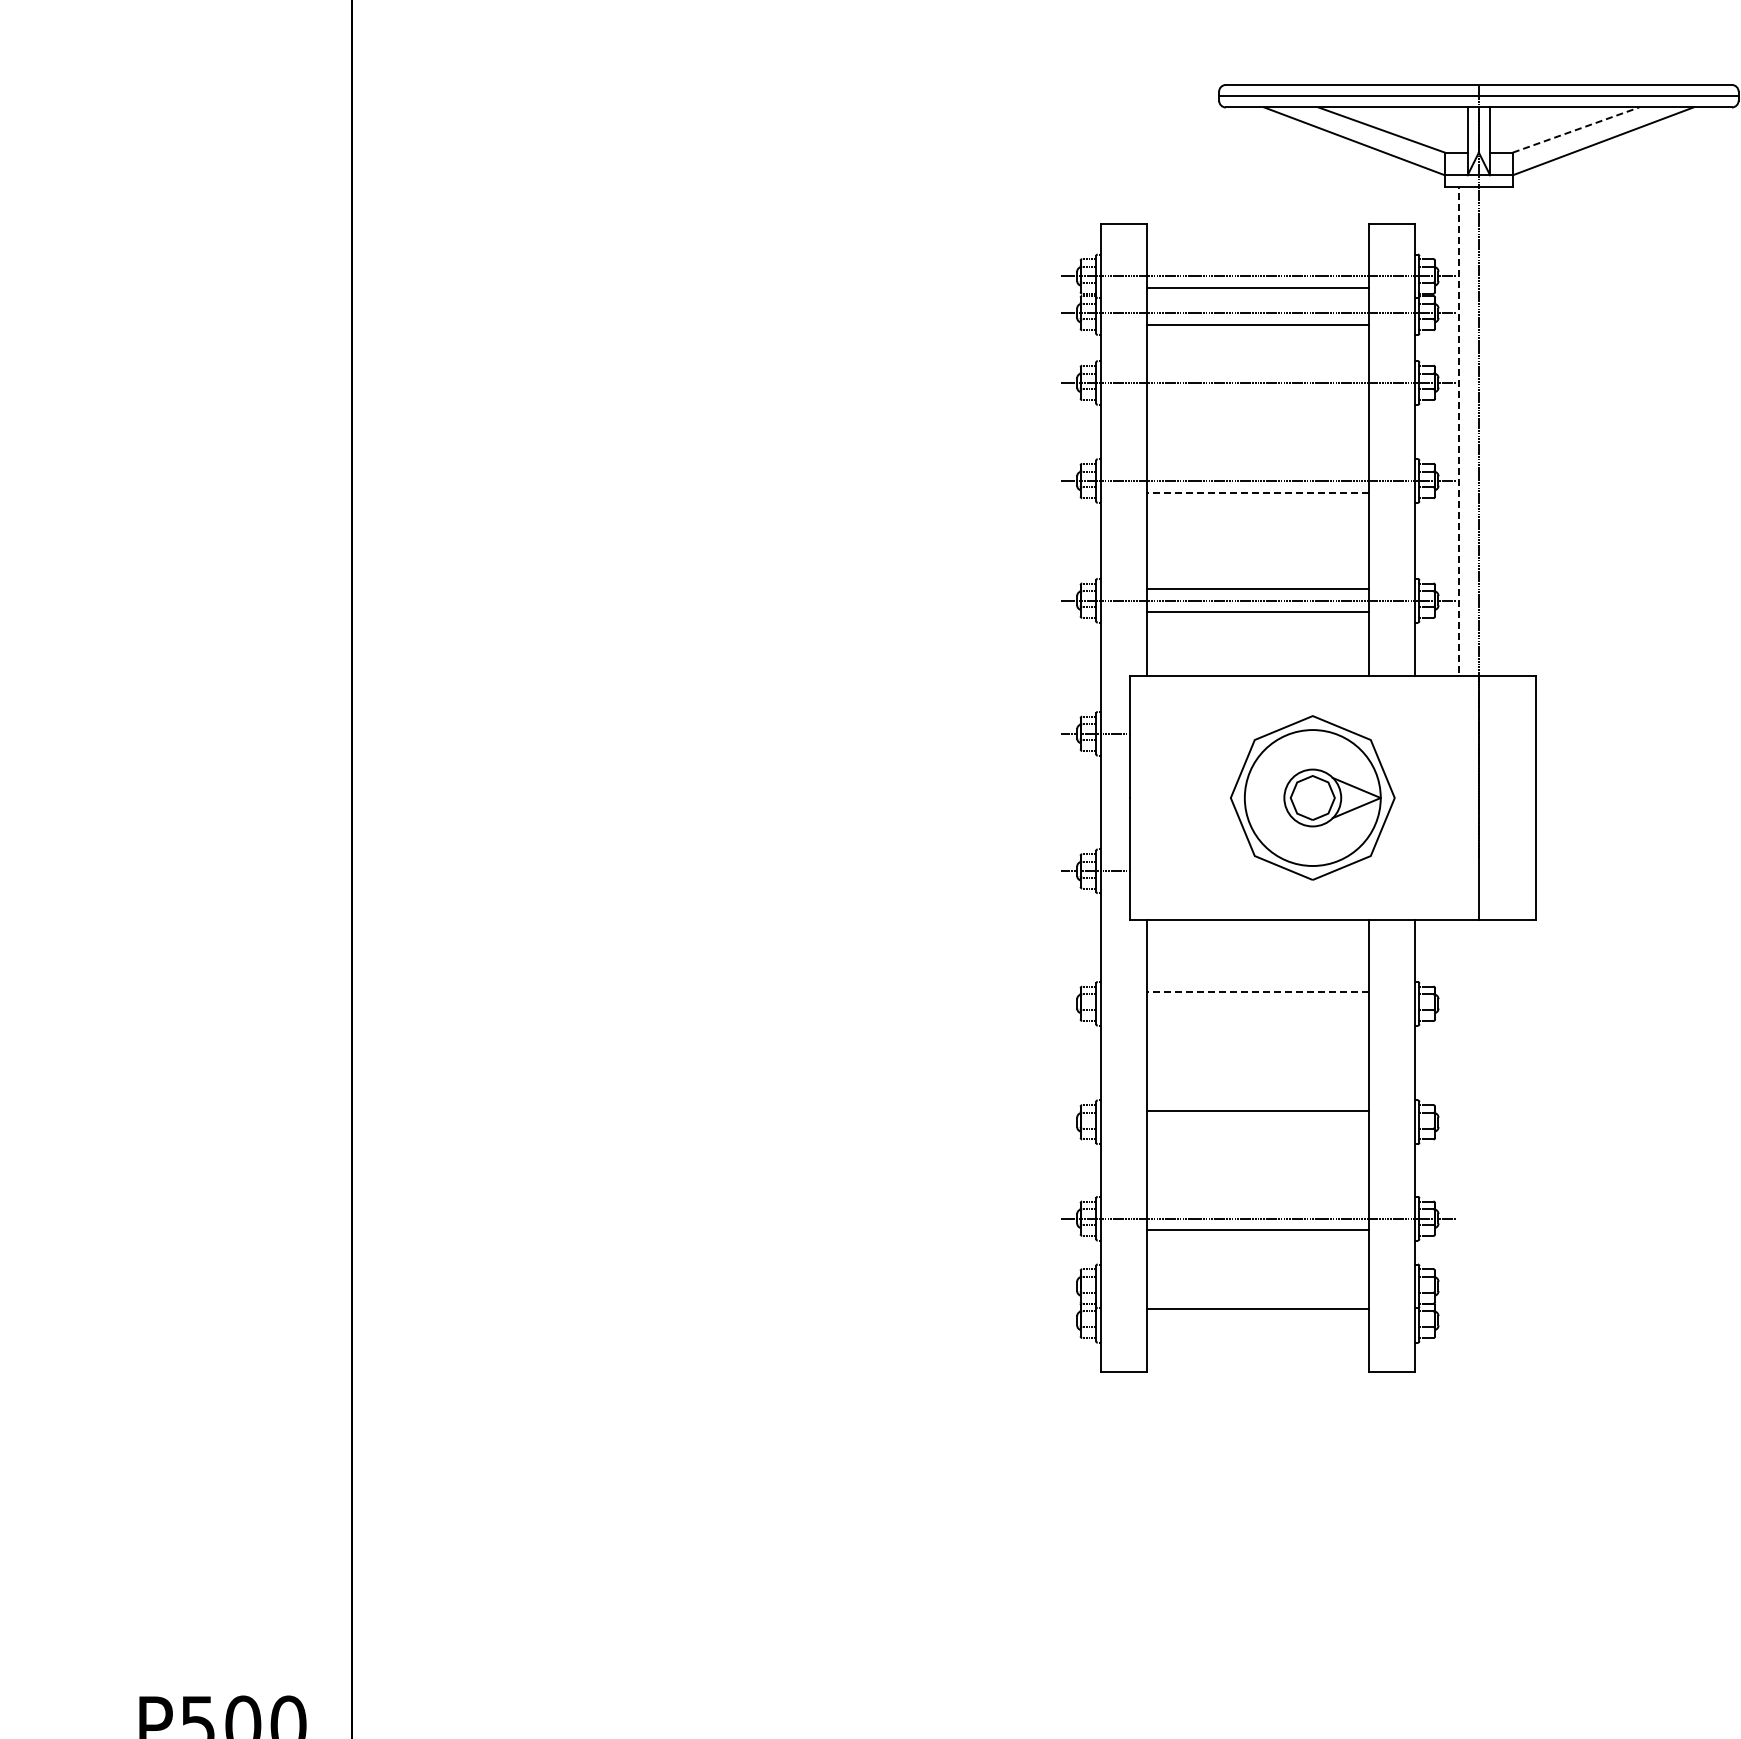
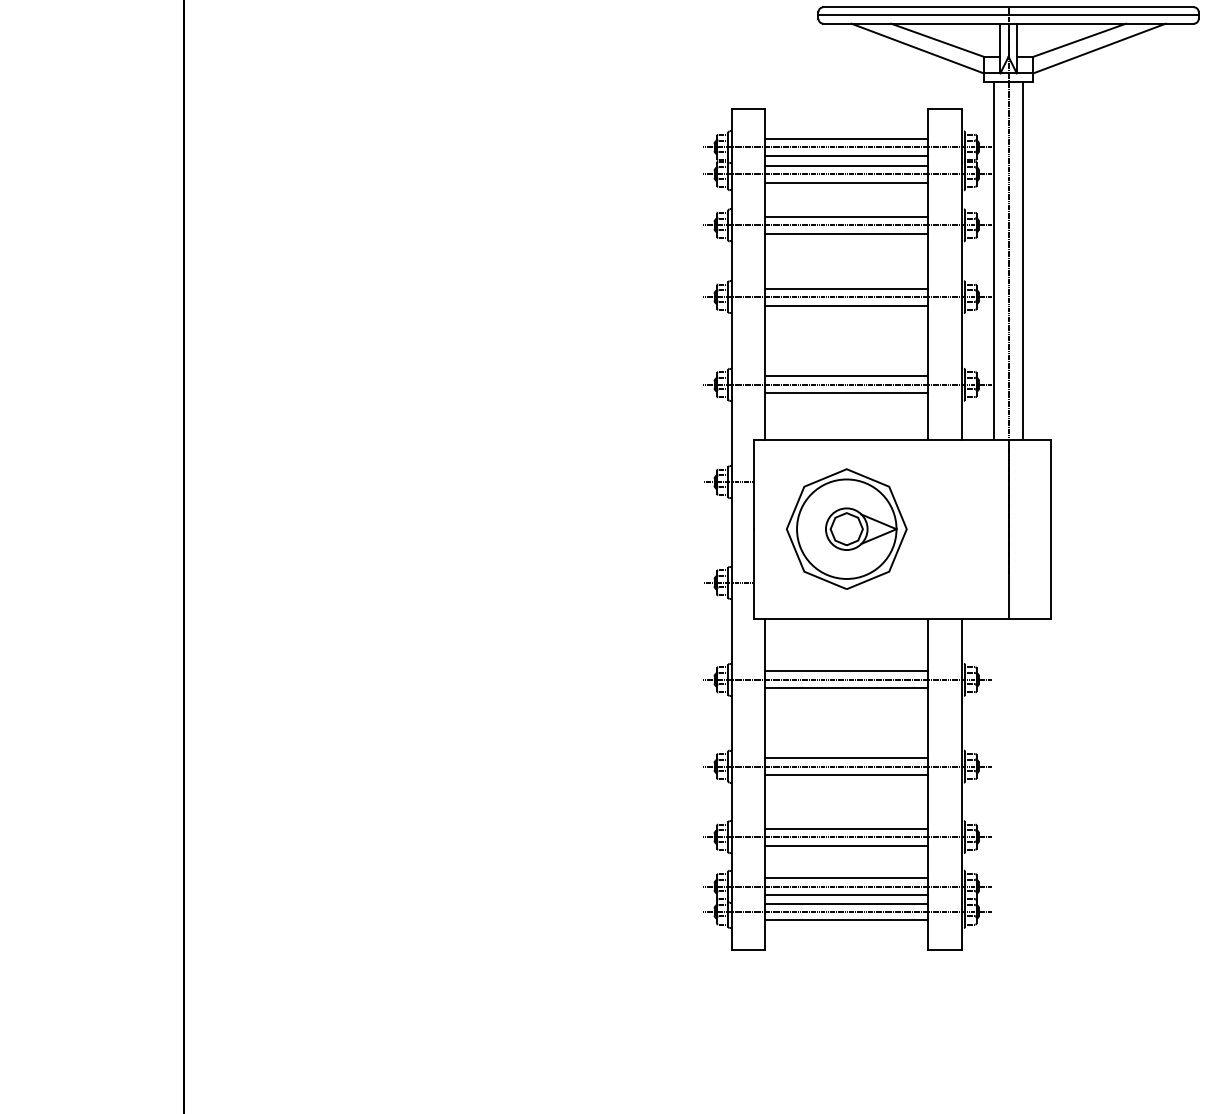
line: (1576, 129) -> (1080, 39), dashed -> solid
line: (1257, 264) -> (846, 138), added
line: (1257, 301) -> (846, 165), added
line: (1257, 371) -> (846, 217), added
line: (1257, 394) -> (846, 233), added
line: (1459, 429) -> (994, 259), dashed -> solid
line: (1498, 429) -> (1022, 259), added
line: (1257, 469) -> (846, 288), added
line: (1257, 492) -> (846, 305), dashed -> solid
part: (1312, 797) -> (846, 528), moved
line: (1257, 992) -> (846, 671), dashed -> solid
line: (1258, 1003) -> (847, 679), added
line: (1257, 1015) -> (846, 688), added
line: (1258, 1122) -> (847, 766), added
line: (1257, 1133) -> (846, 774), added
line: (1257, 1207) -> (846, 828), added
line: (1257, 1274) -> (846, 878), added
line: (1258, 1286) -> (847, 886), added
line: (1257, 1297) -> (846, 894), added
line: (1258, 1320) -> (847, 911), added
line: (1257, 1332) -> (846, 920), added

